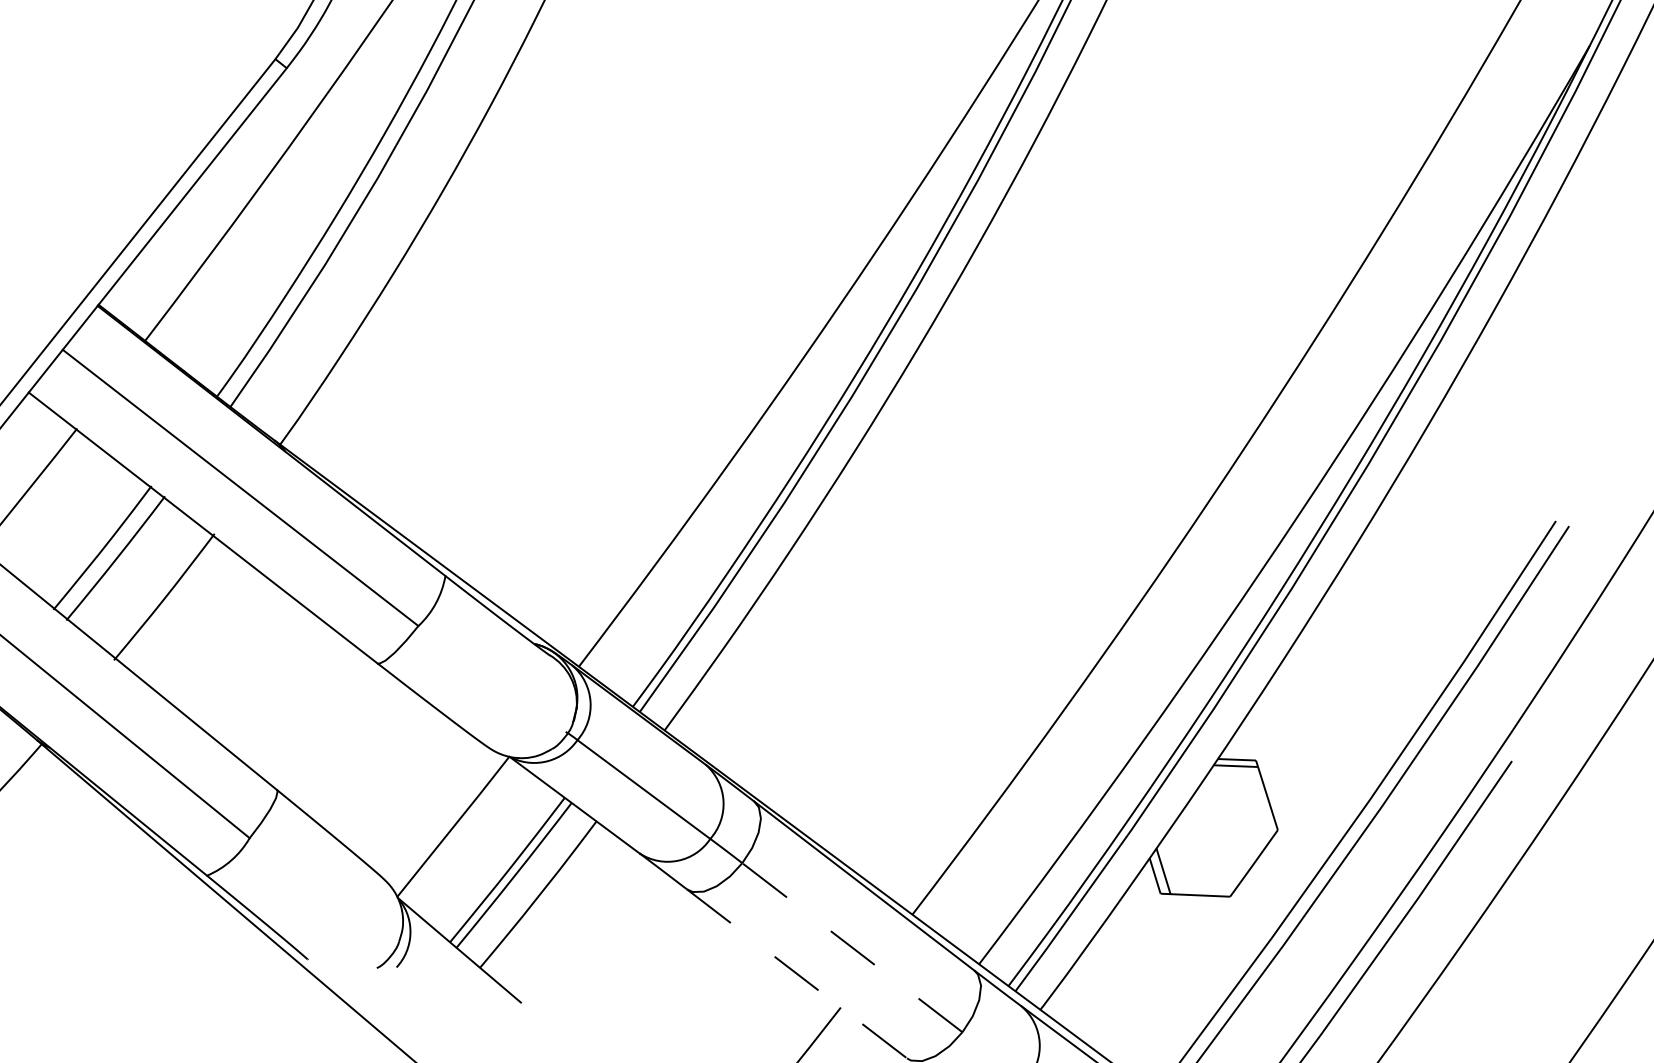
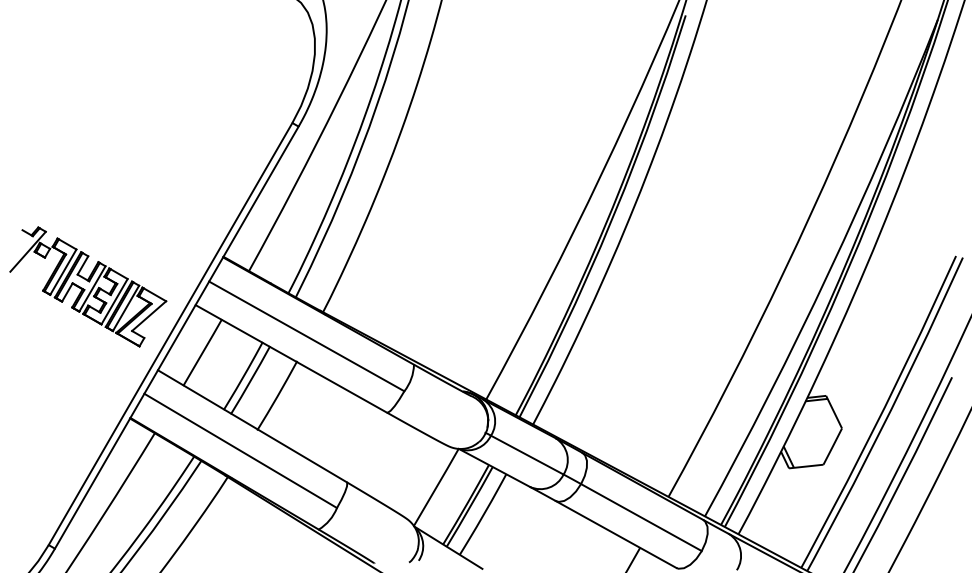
line: (852, 947) -> (641, 517), dashed -> solid
line: (797, 973) -> (616, 534), dashed -> solid

